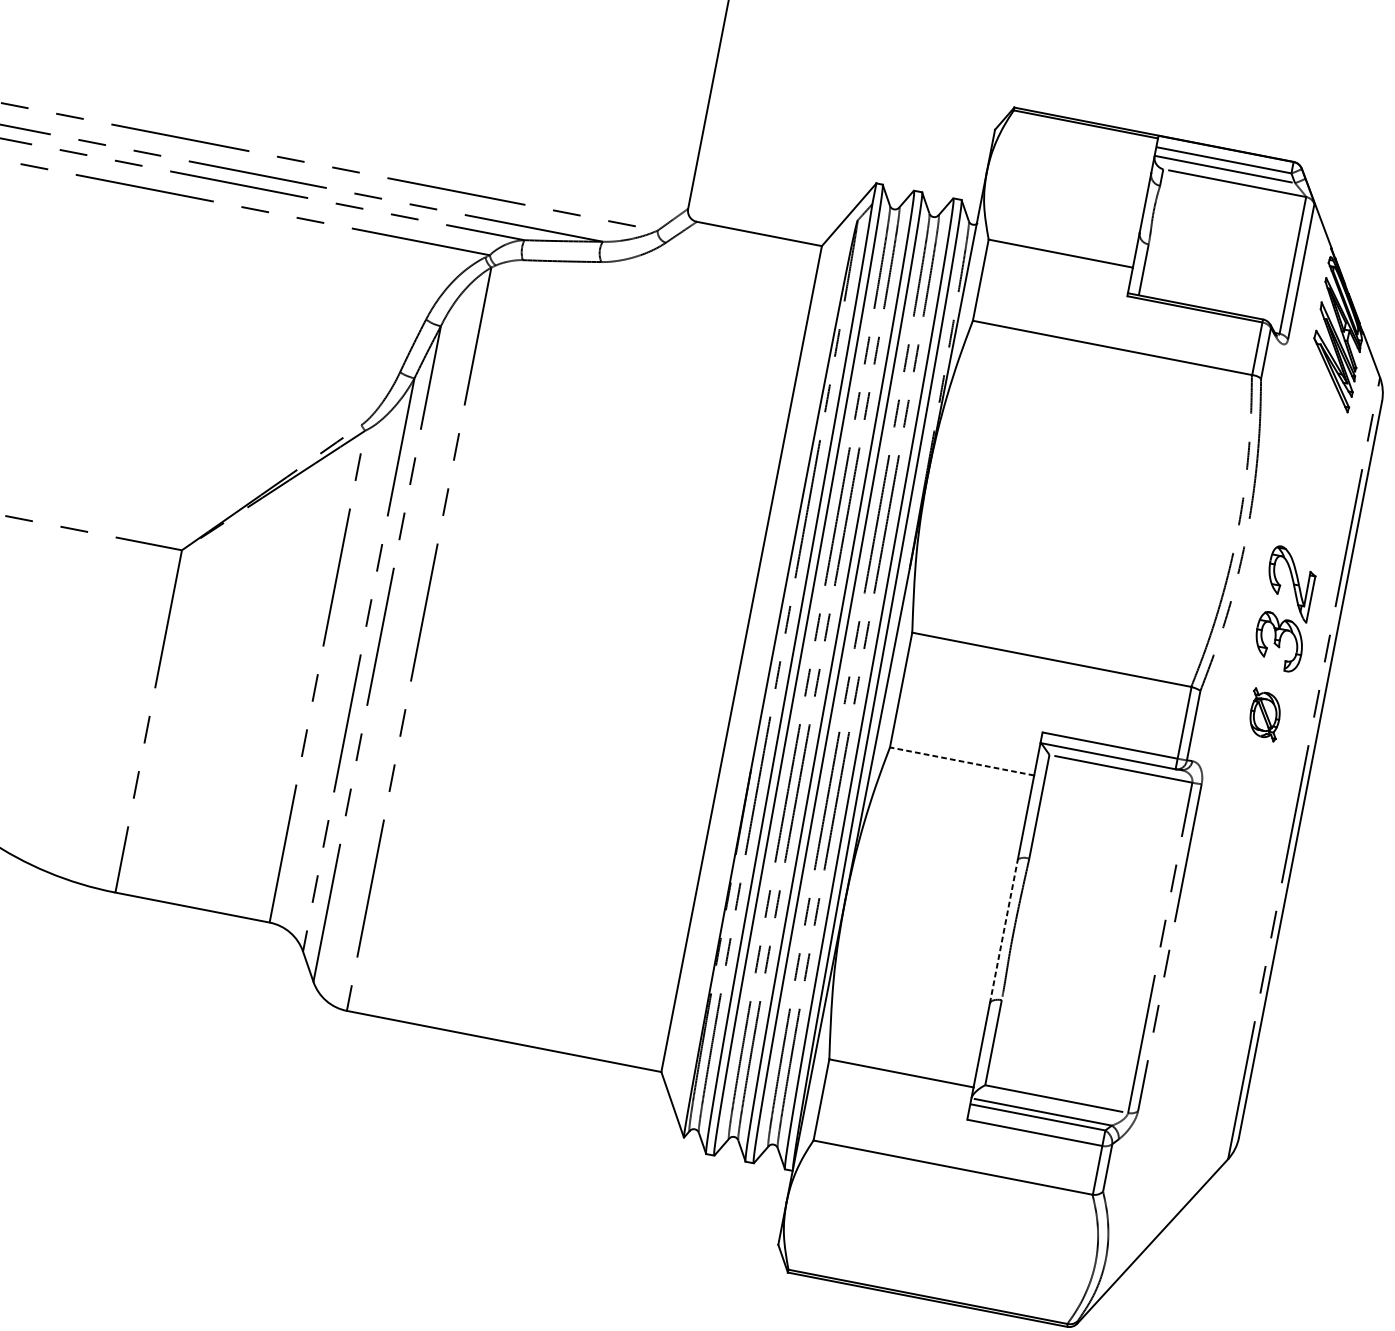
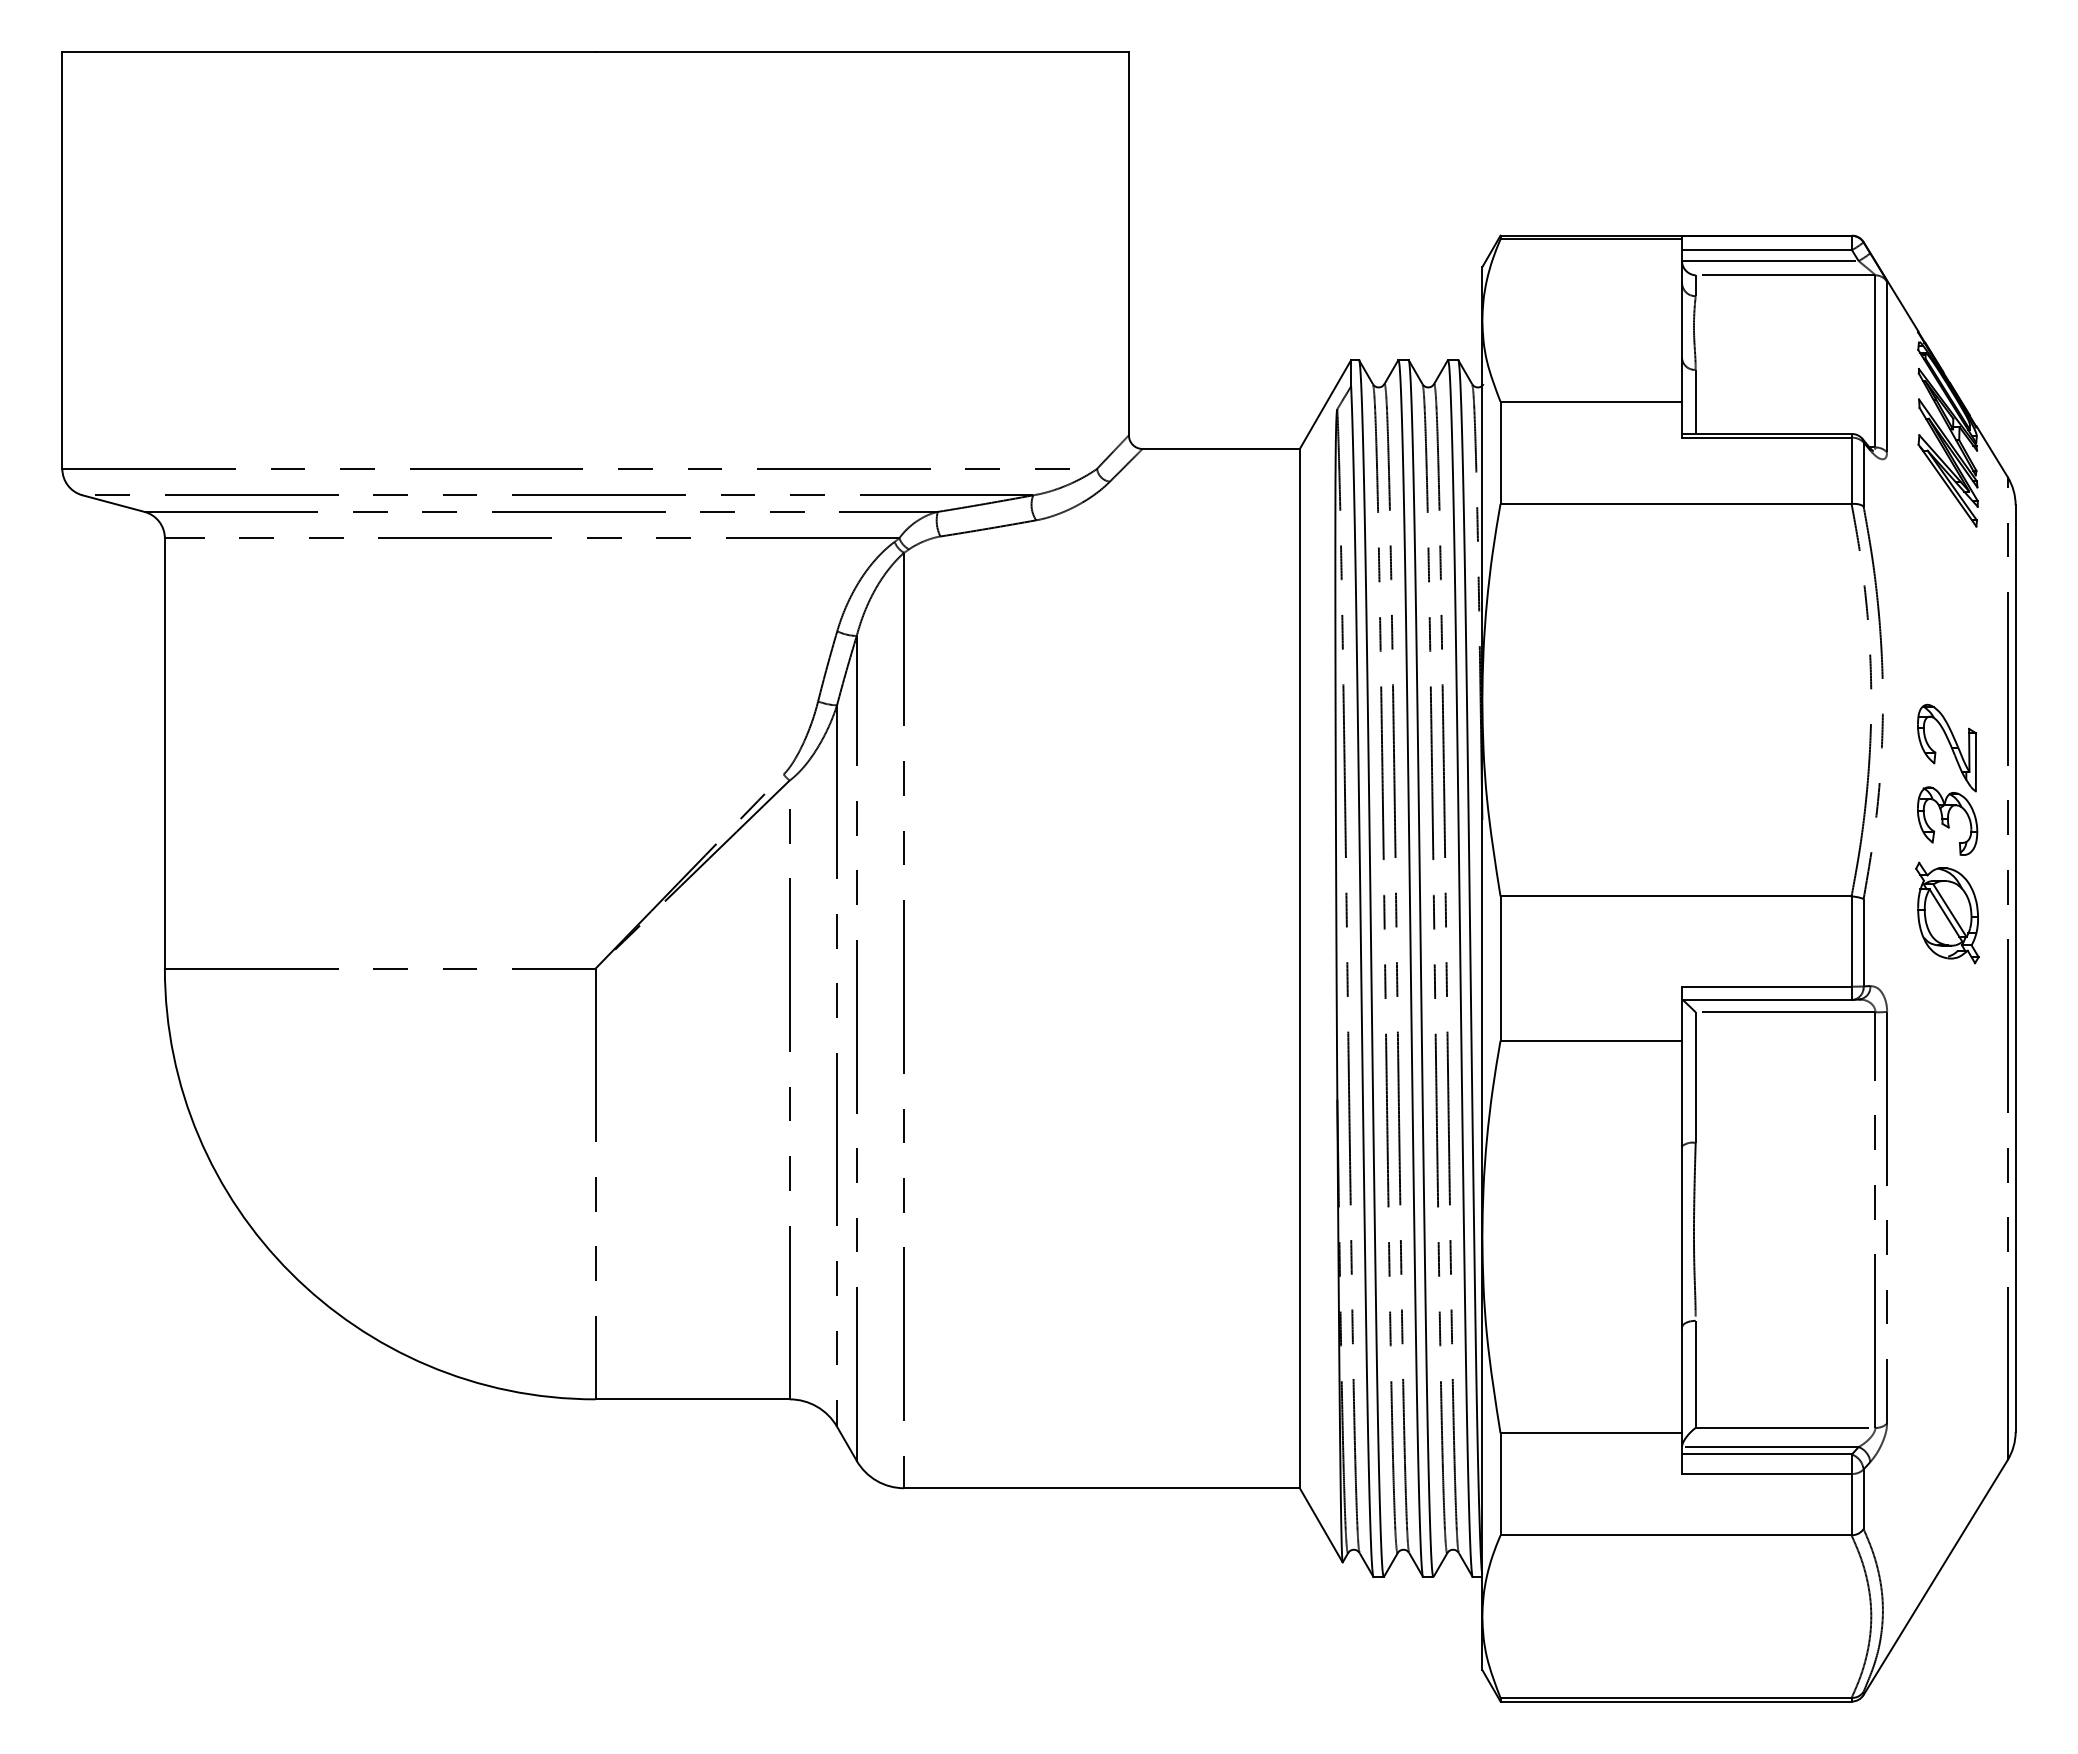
part: (1265, 714) -> (1947, 912), size x1.67
line: (962, 761) -> (1591, 1040), dashed -> solid
line: (1004, 931) -> (1682, 1237), dashed -> solid

